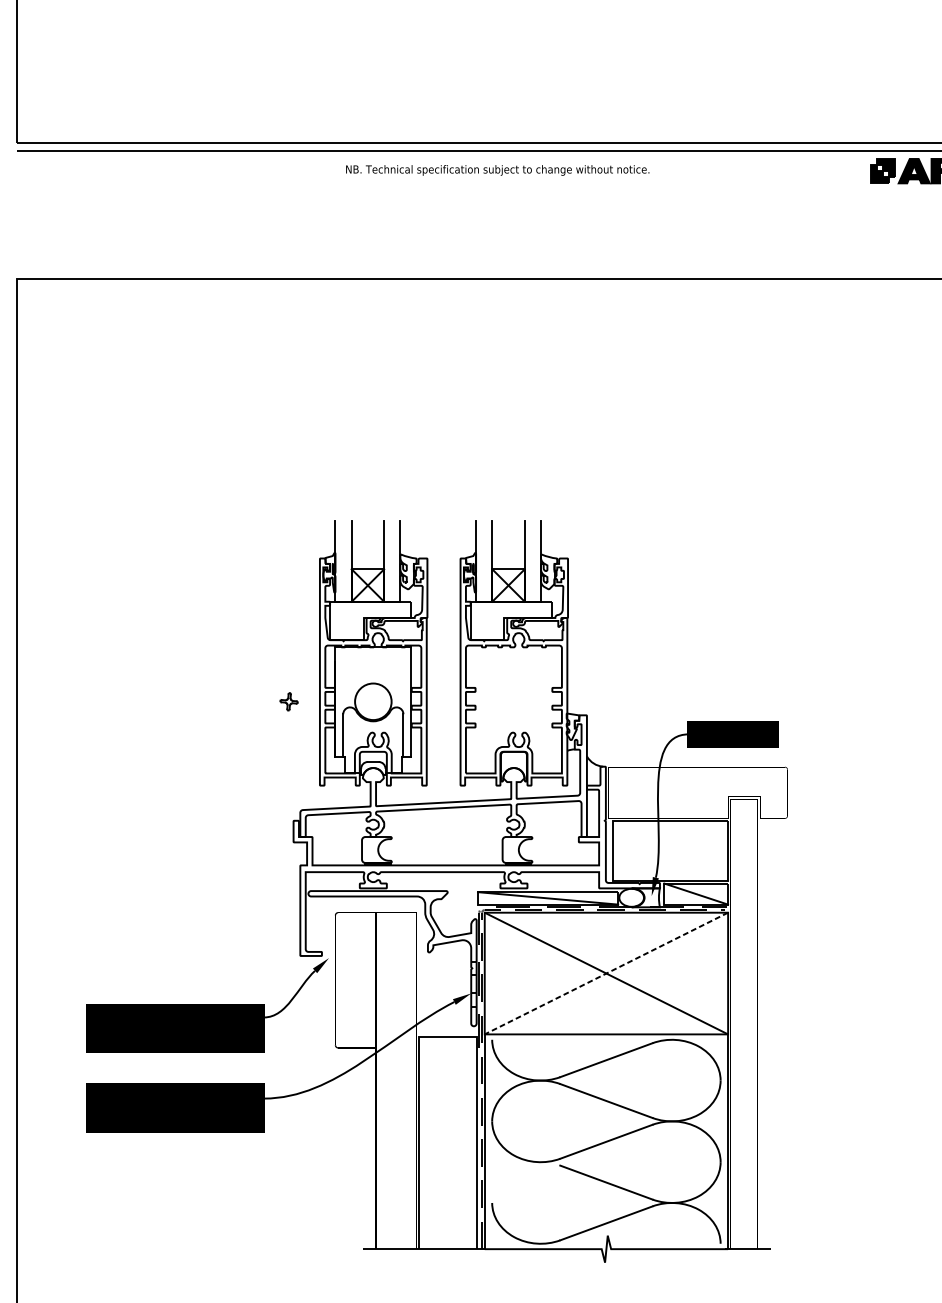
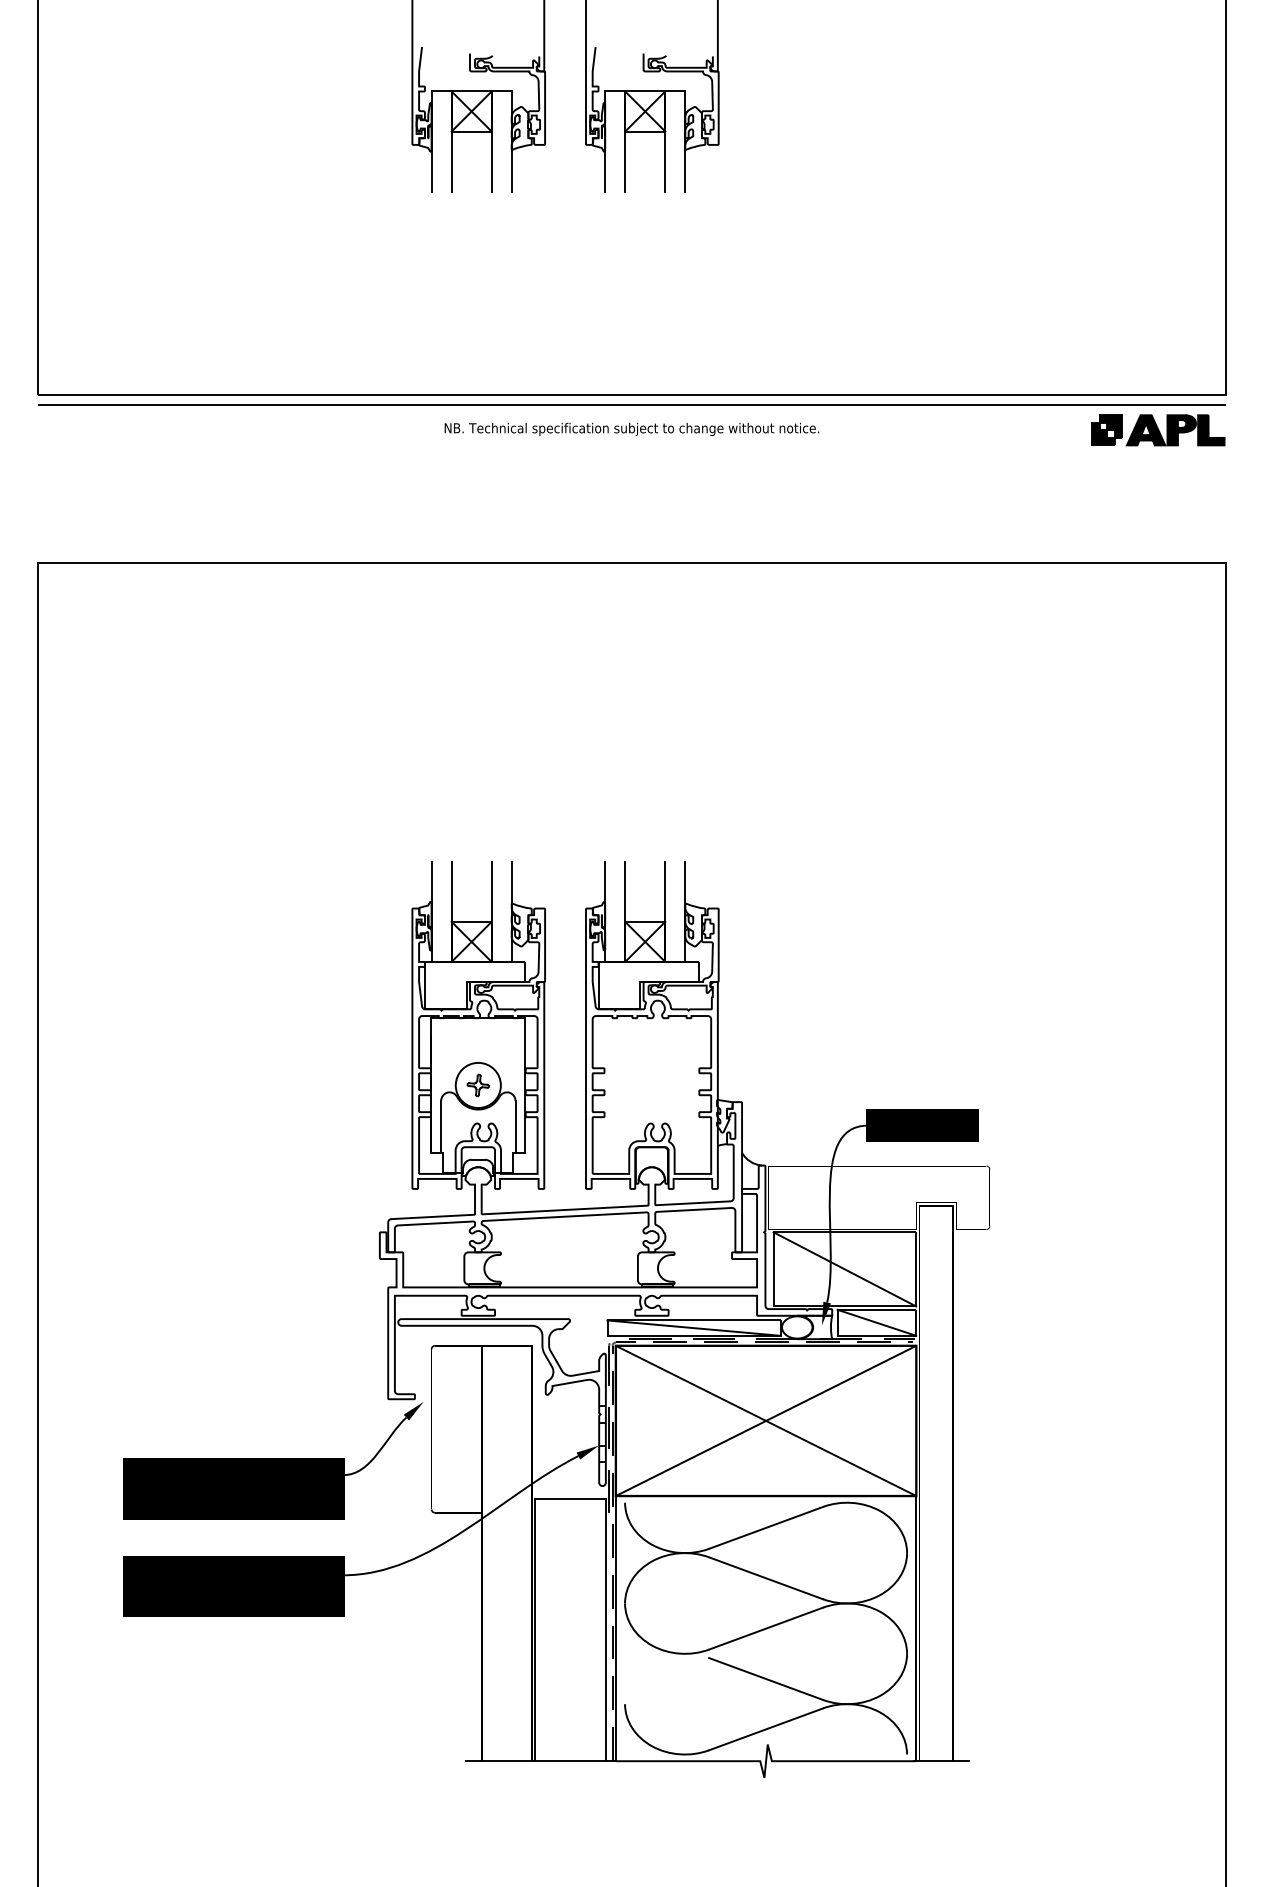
part: (288, 701) -> (477, 1085), moved
line: (669, 850) -> (844, 1269), added
line: (606, 973) -> (766, 1420), dashed -> solid

